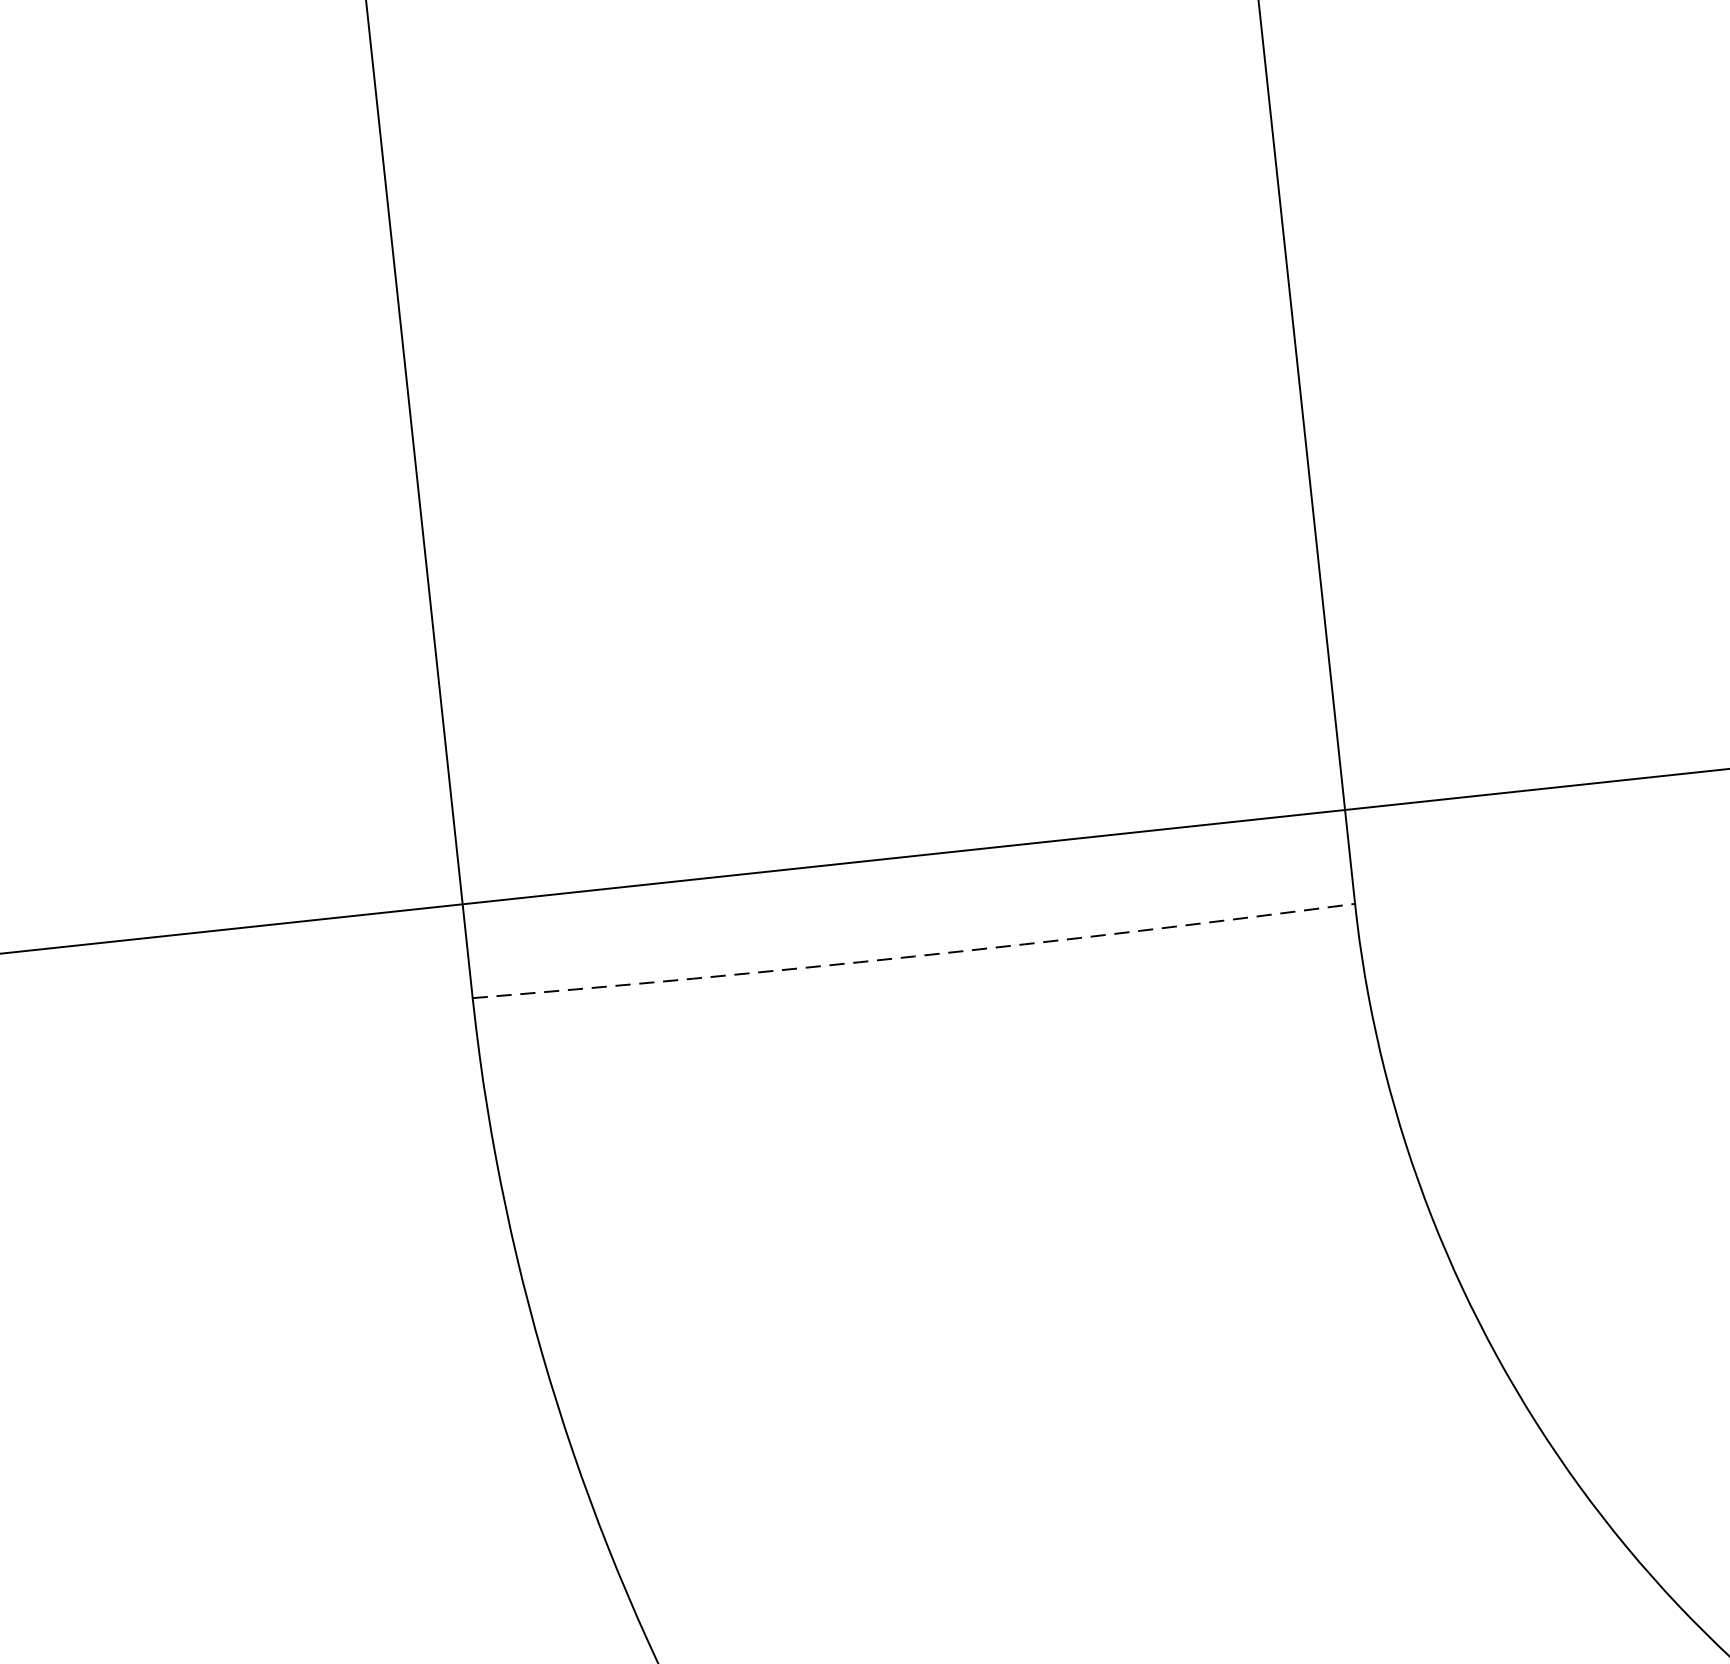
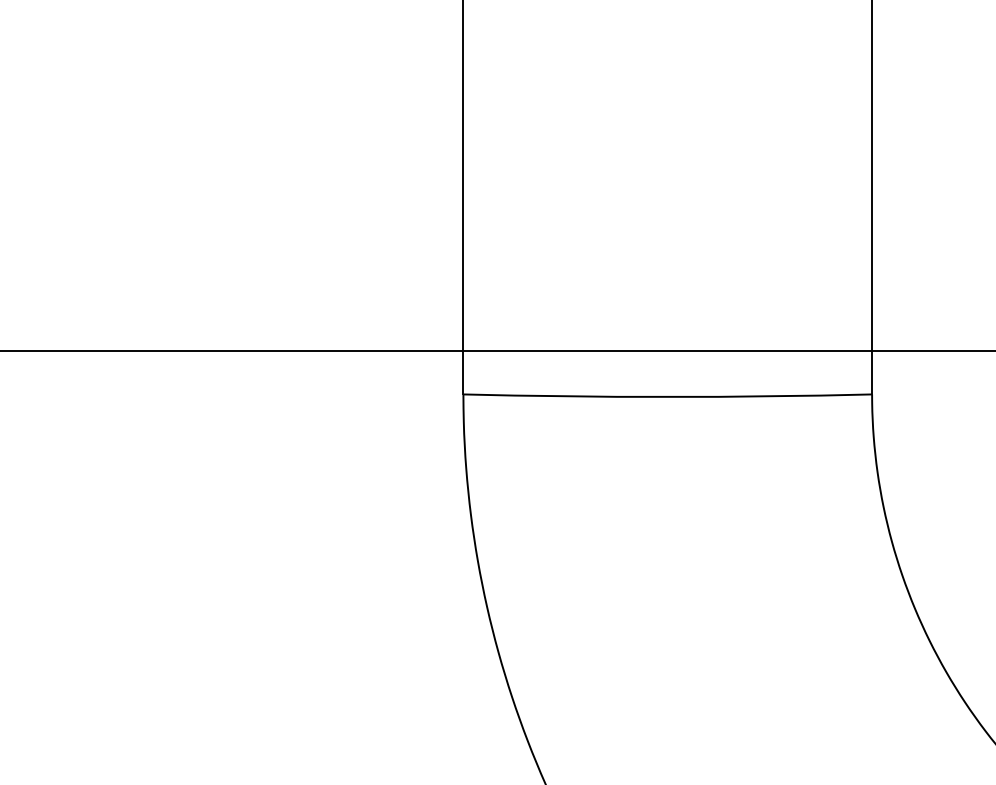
arc: (913, 955) -> (667, 396), dashed -> solid

